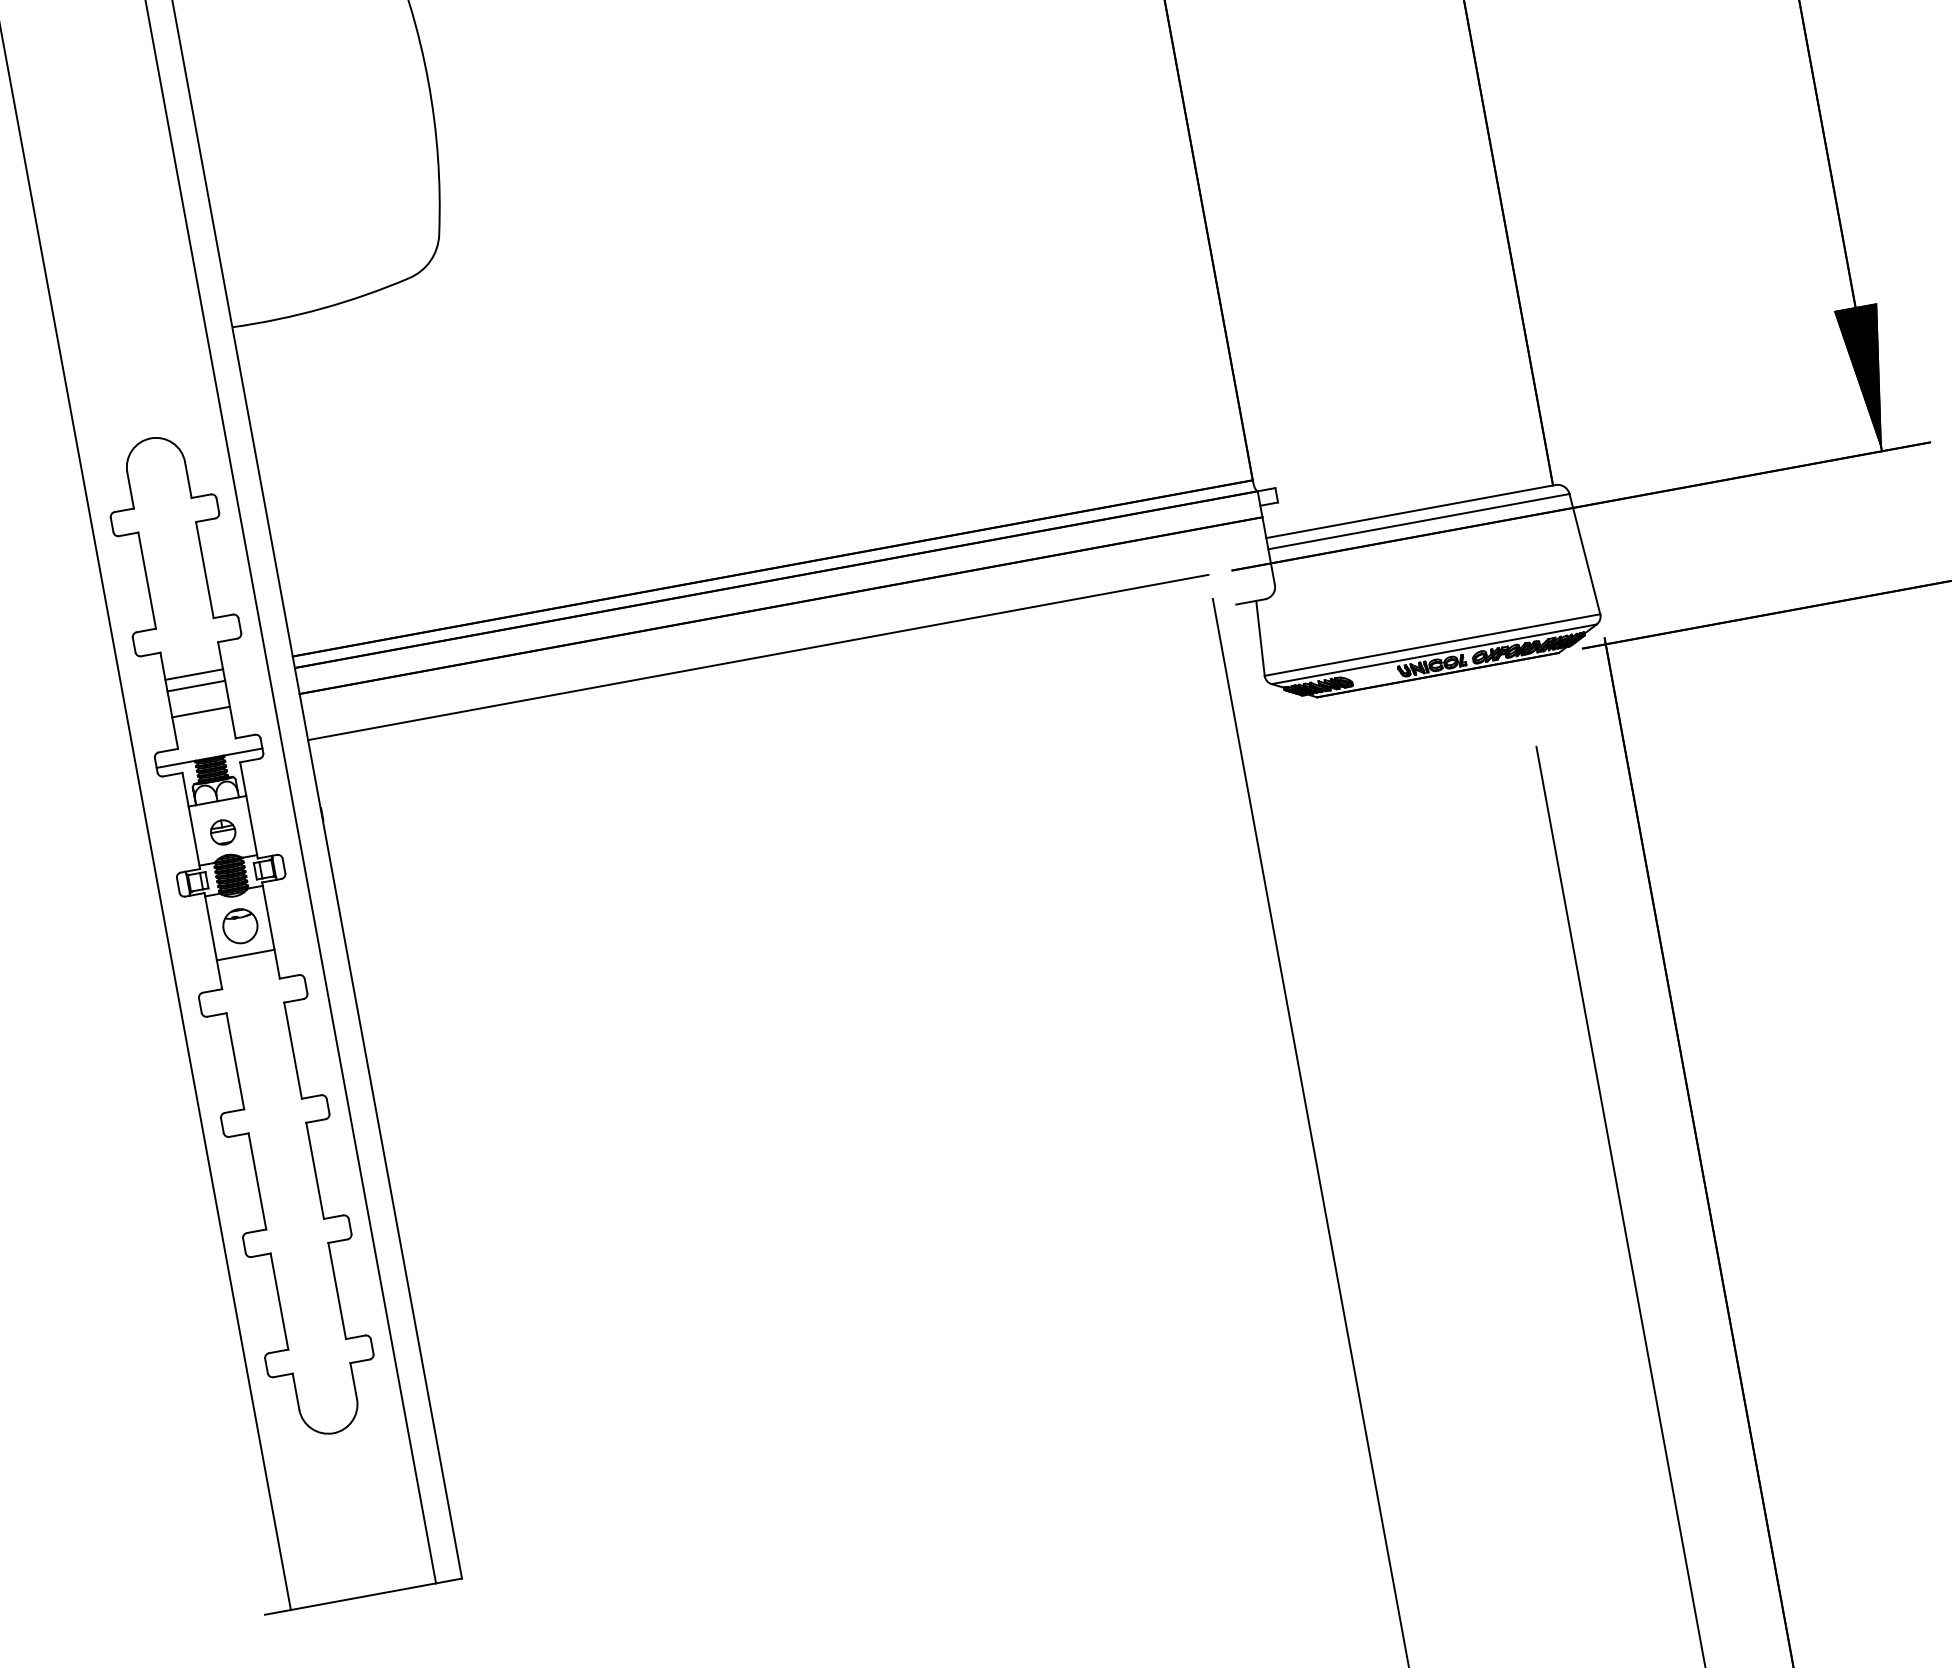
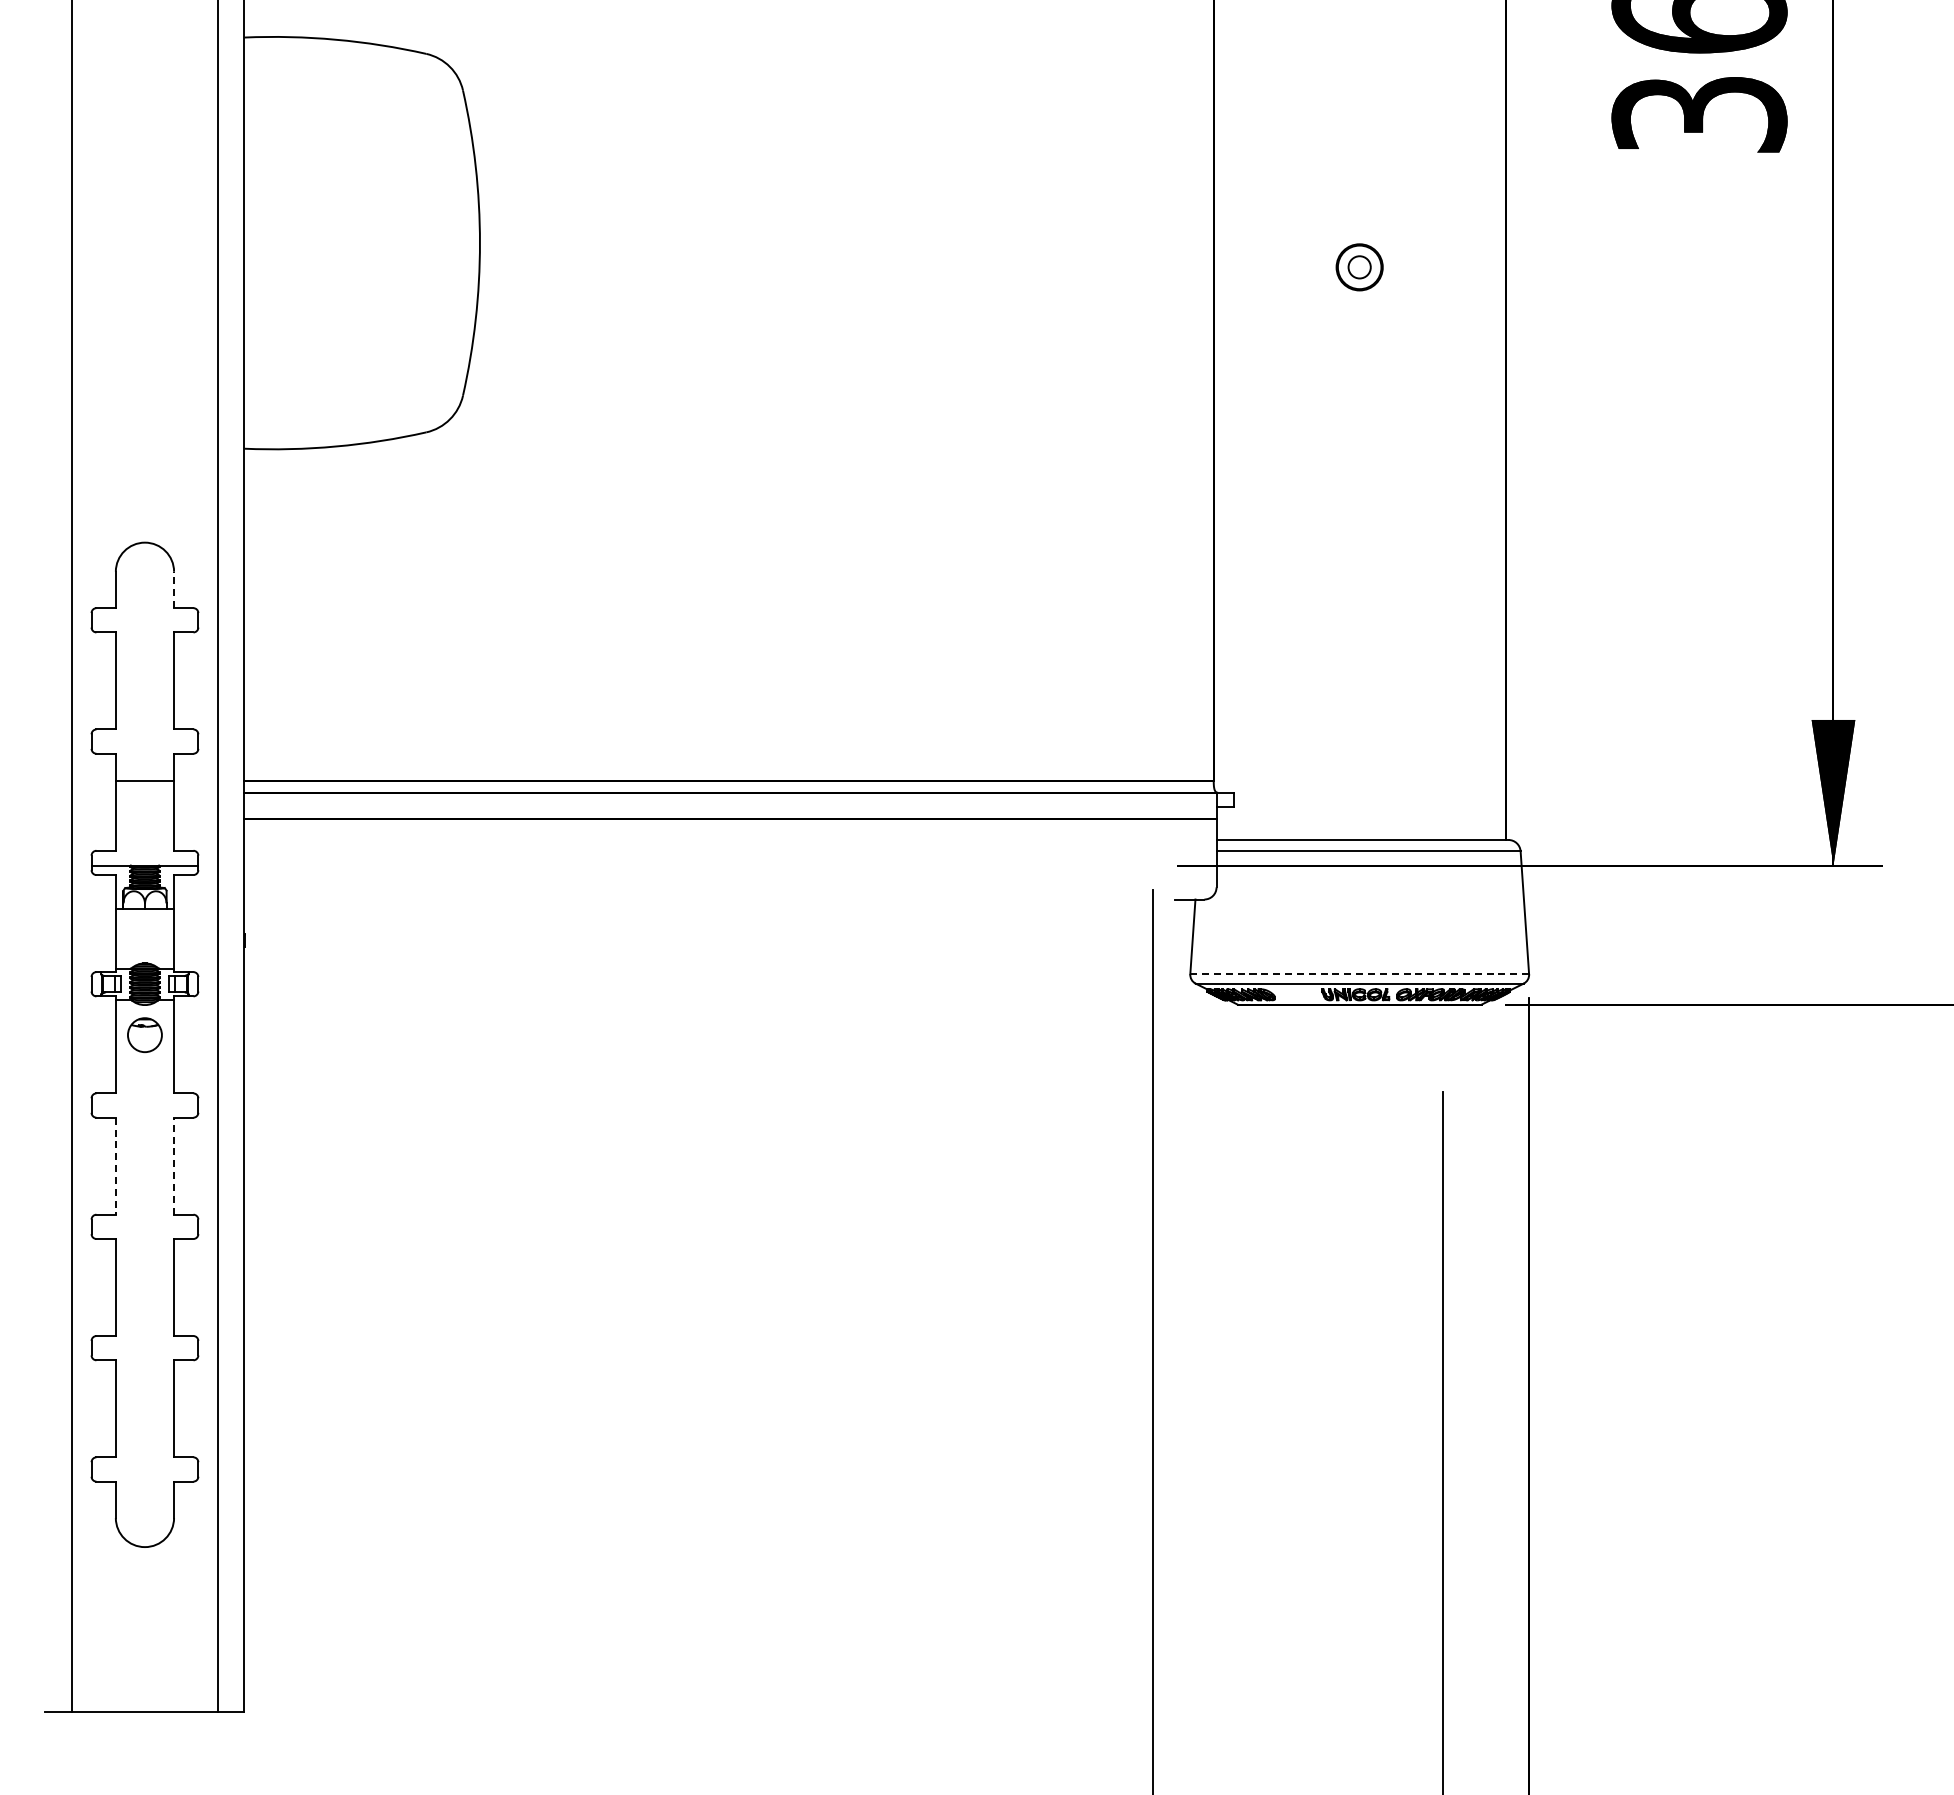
line: (188, 479) -> (174, 589), solid -> dashed
line: (1432, 645) -> (1359, 974), solid -> dashed
line: (757, 657) -> (698, 865), removed
line: (195, 685) -> (144, 792), removed
line: (200, 711) -> (144, 818), removed
part: (222, 832) -> (144, 940), removed
line: (245, 955) -> (144, 1064), removed
line: (293, 1050) -> (174, 1166), solid -> dashed
line: (235, 1061) -> (115, 1166), solid -> dashed

